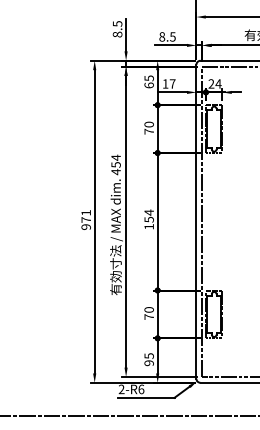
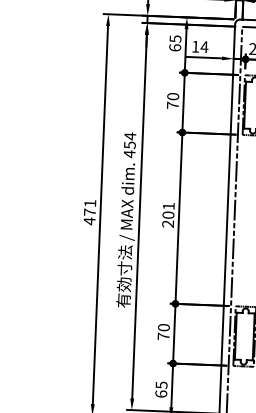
text: (172, 83) -> (204, 46), 17 -> 14
text: (148, 219) -> (167, 214), 154 -> 201
text: (85, 227) -> (88, 221), 971 -> 471
text: (148, 363) -> (160, 394), 95 -> 65

